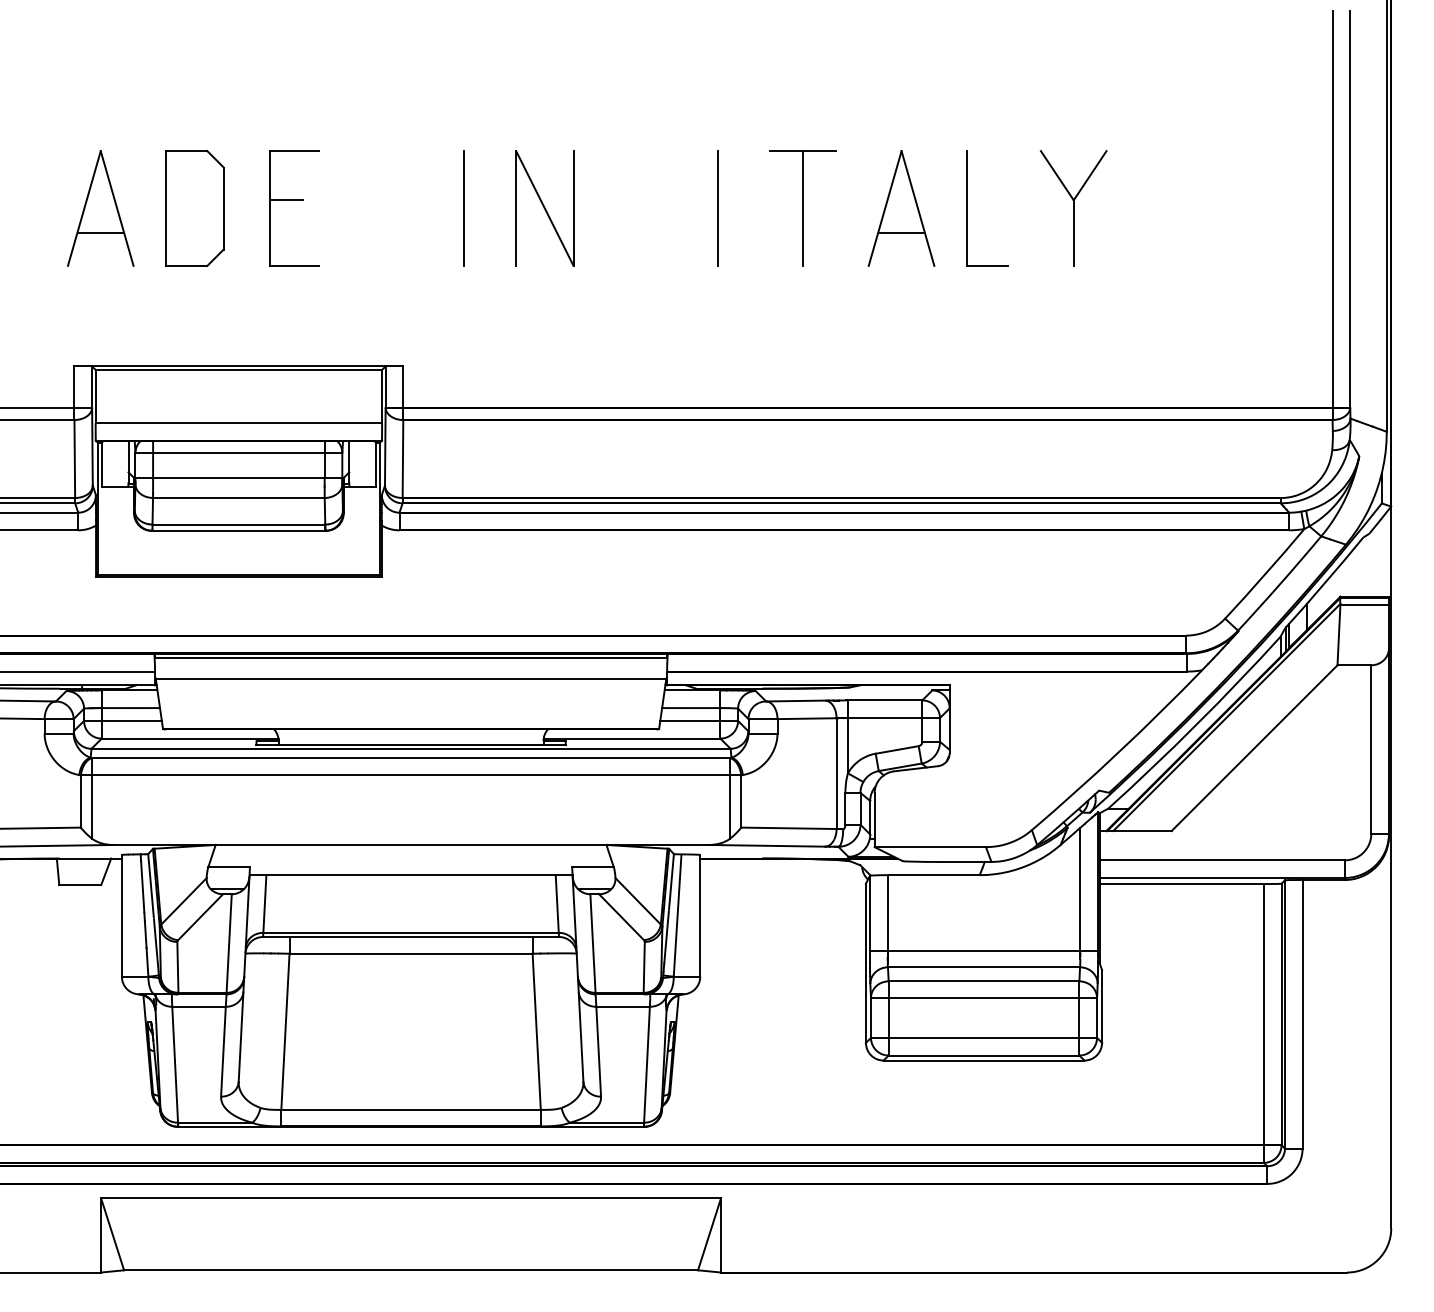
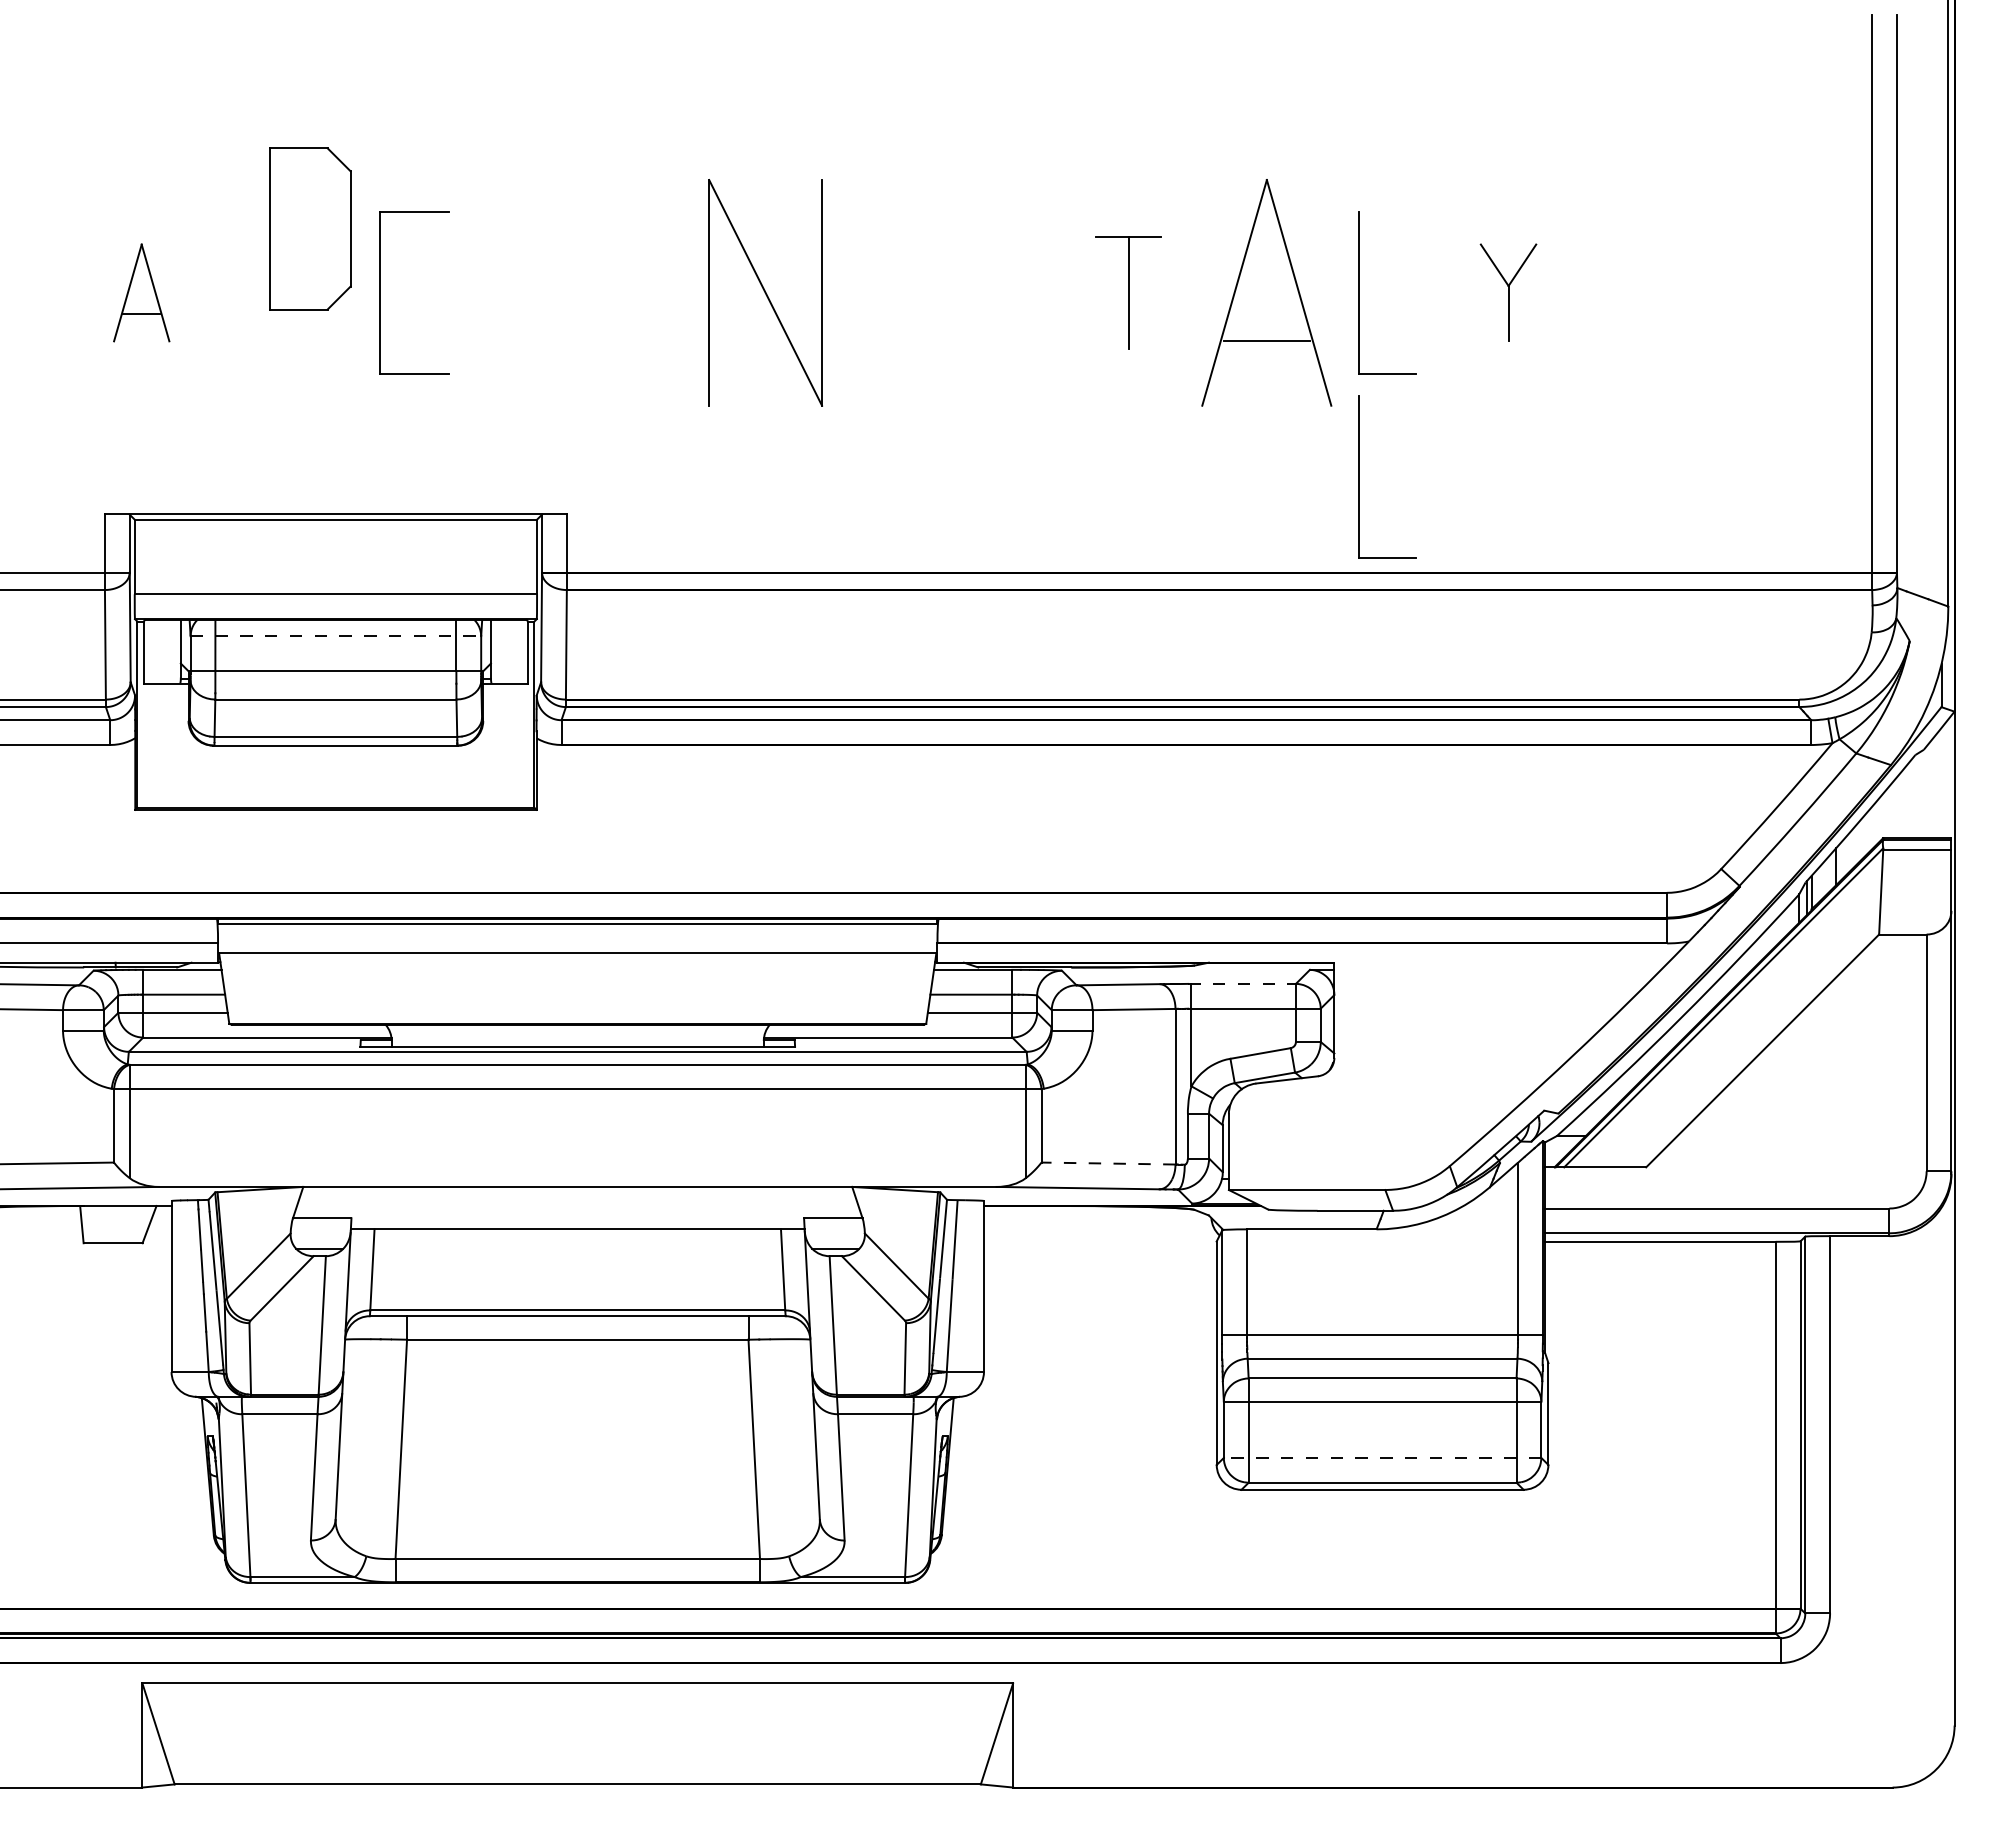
line: (286, 200) -> (402, 281), removed
part: (100, 208) -> (141, 292), size x0.6
part: (195, 208) -> (310, 228), moved
line: (464, 208) -> (652, 292), removed
part: (544, 208) -> (765, 292), size x1.4
line: (718, 208) -> (1009, 292), removed
part: (803, 208) -> (1128, 292), size x0.7
part: (901, 208) -> (1266, 292), size x1.4
part: (1073, 208) -> (1508, 292), size x0.6
part: (967, 339) -> (1359, 476), added
line: (239, 453) -> (336, 636), solid -> dashed
line: (884, 700) -> (1242, 983), solid -> dashed
line: (788, 828) -> (1108, 1163), solid -> dashed
line: (983, 1037) -> (1382, 1457), solid -> dashed

